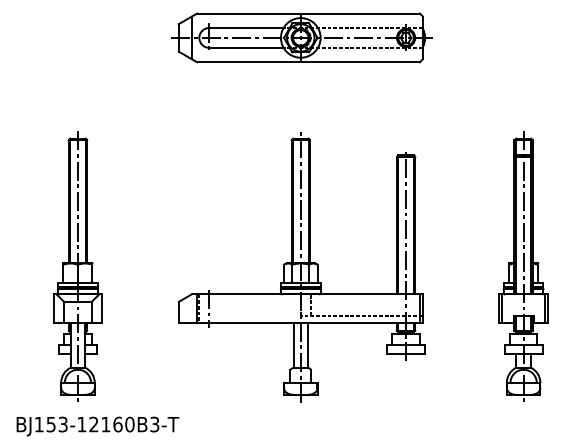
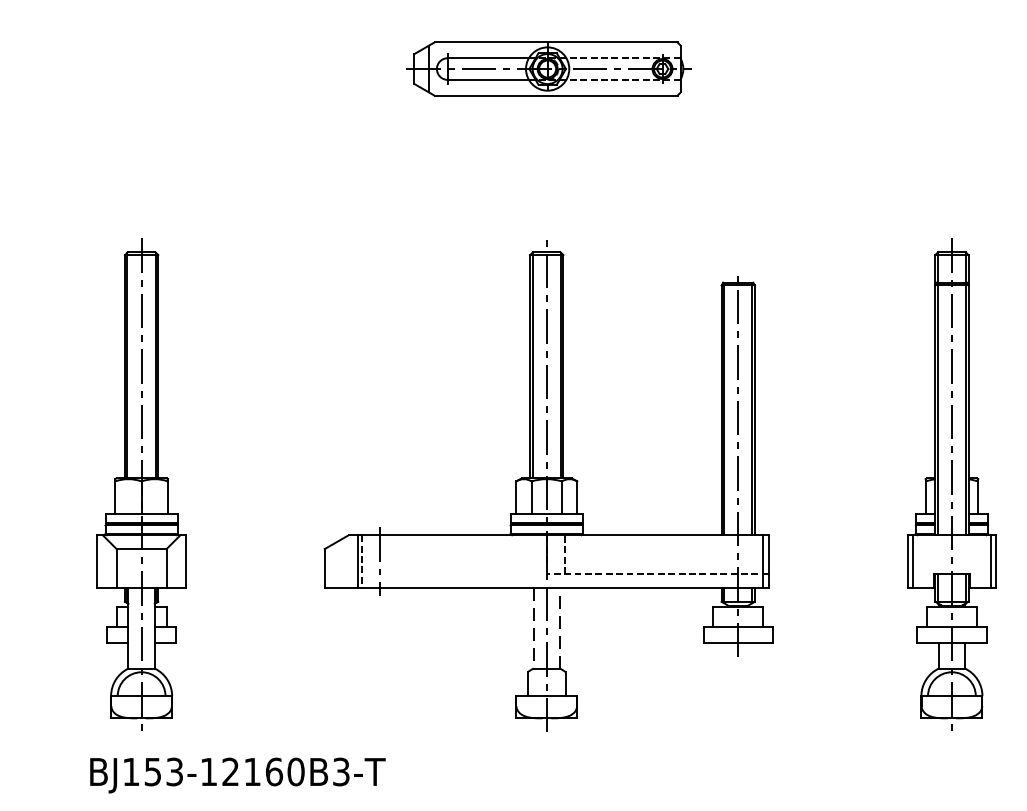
part: (301, 37) -> (548, 68), size x0.6
line: (308, 345) -> (560, 628), solid -> dashed
line: (293, 346) -> (533, 630), solid -> dashed
text: (97, 426) -> (237, 775), moved

